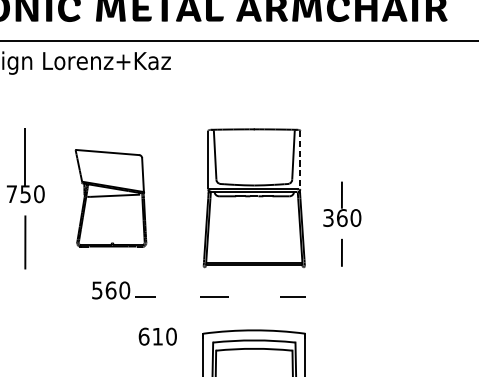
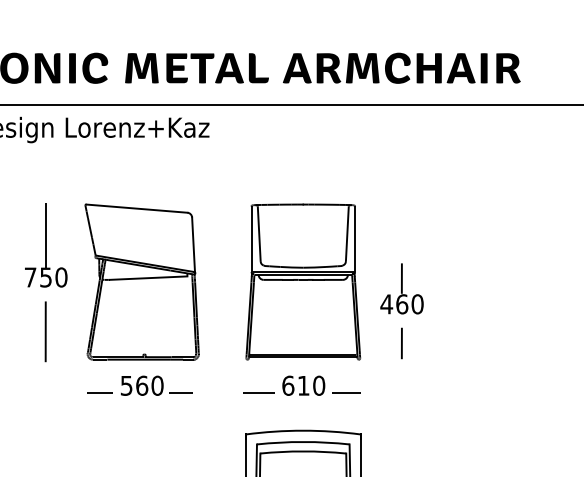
line: (300, 159) -> (355, 238), dashed -> solid
part: (110, 197) -> (141, 281), size x1.43
text: (328, 218) -> (386, 304), 360 -> 460
line: (73, 296) -> (99, 392), added
text: (157, 336) -> (303, 385), moved

